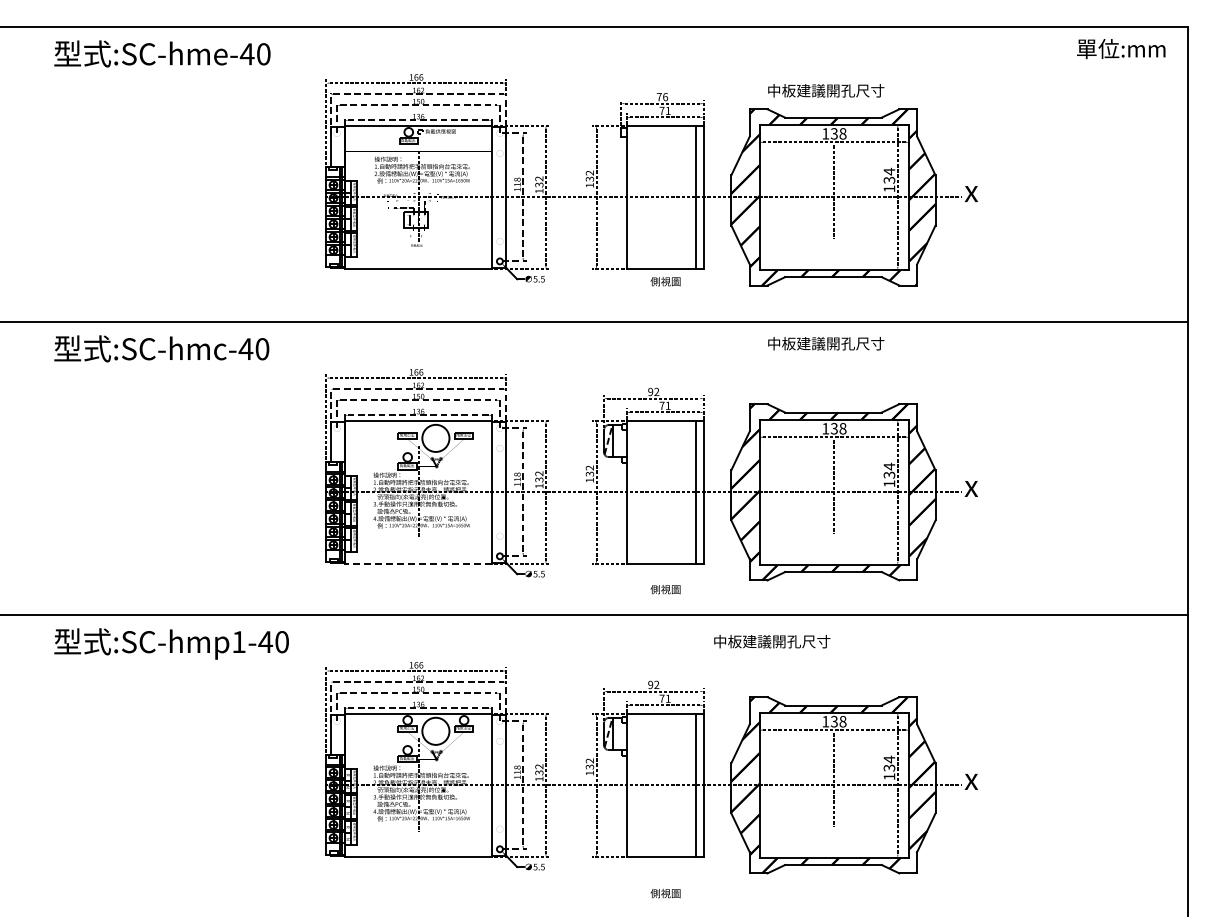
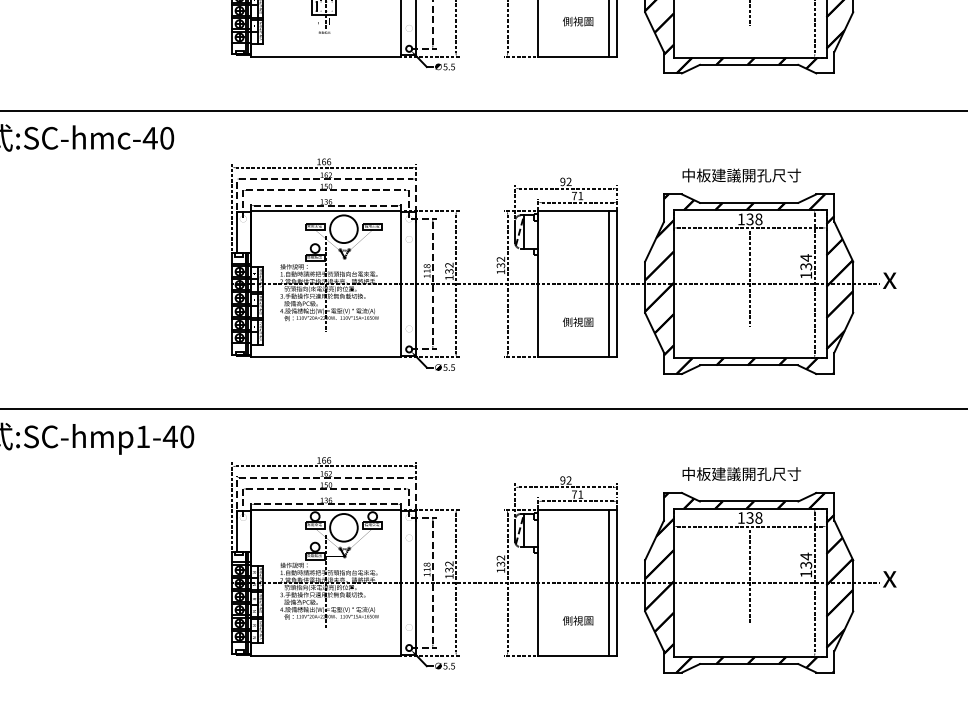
text: (665, 281) -> (577, 21), moved
text: (826, 343) -> (742, 175), moved
line: (418, 563) -> (326, 356), dashed -> solid
text: (665, 589) -> (577, 322), moved
text: (772, 641) -> (742, 473), moved
text: (665, 893) -> (577, 620), moved

